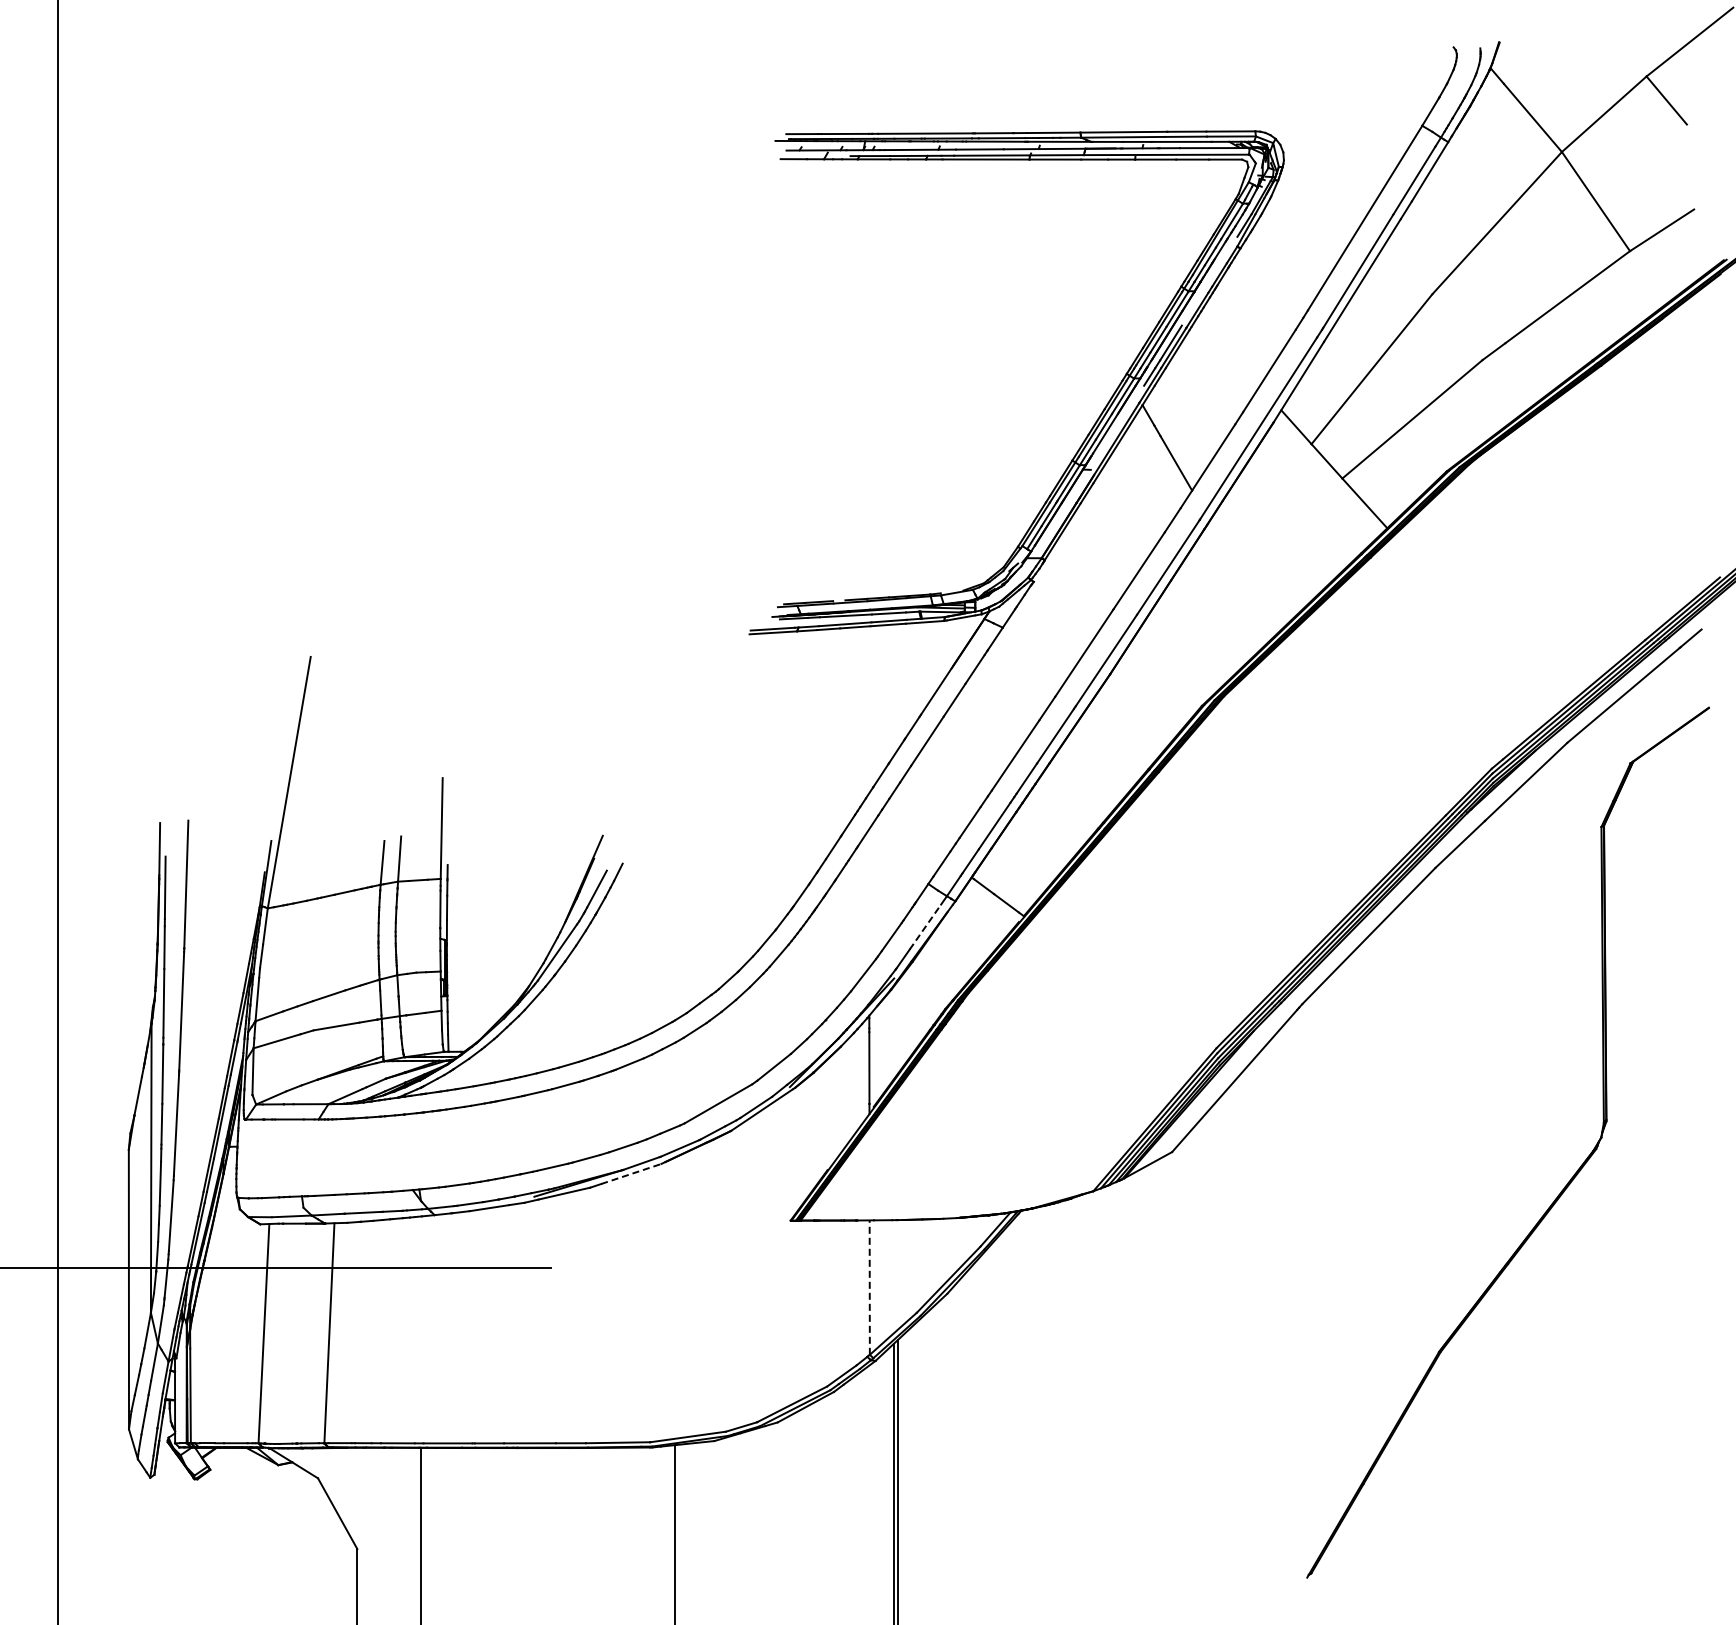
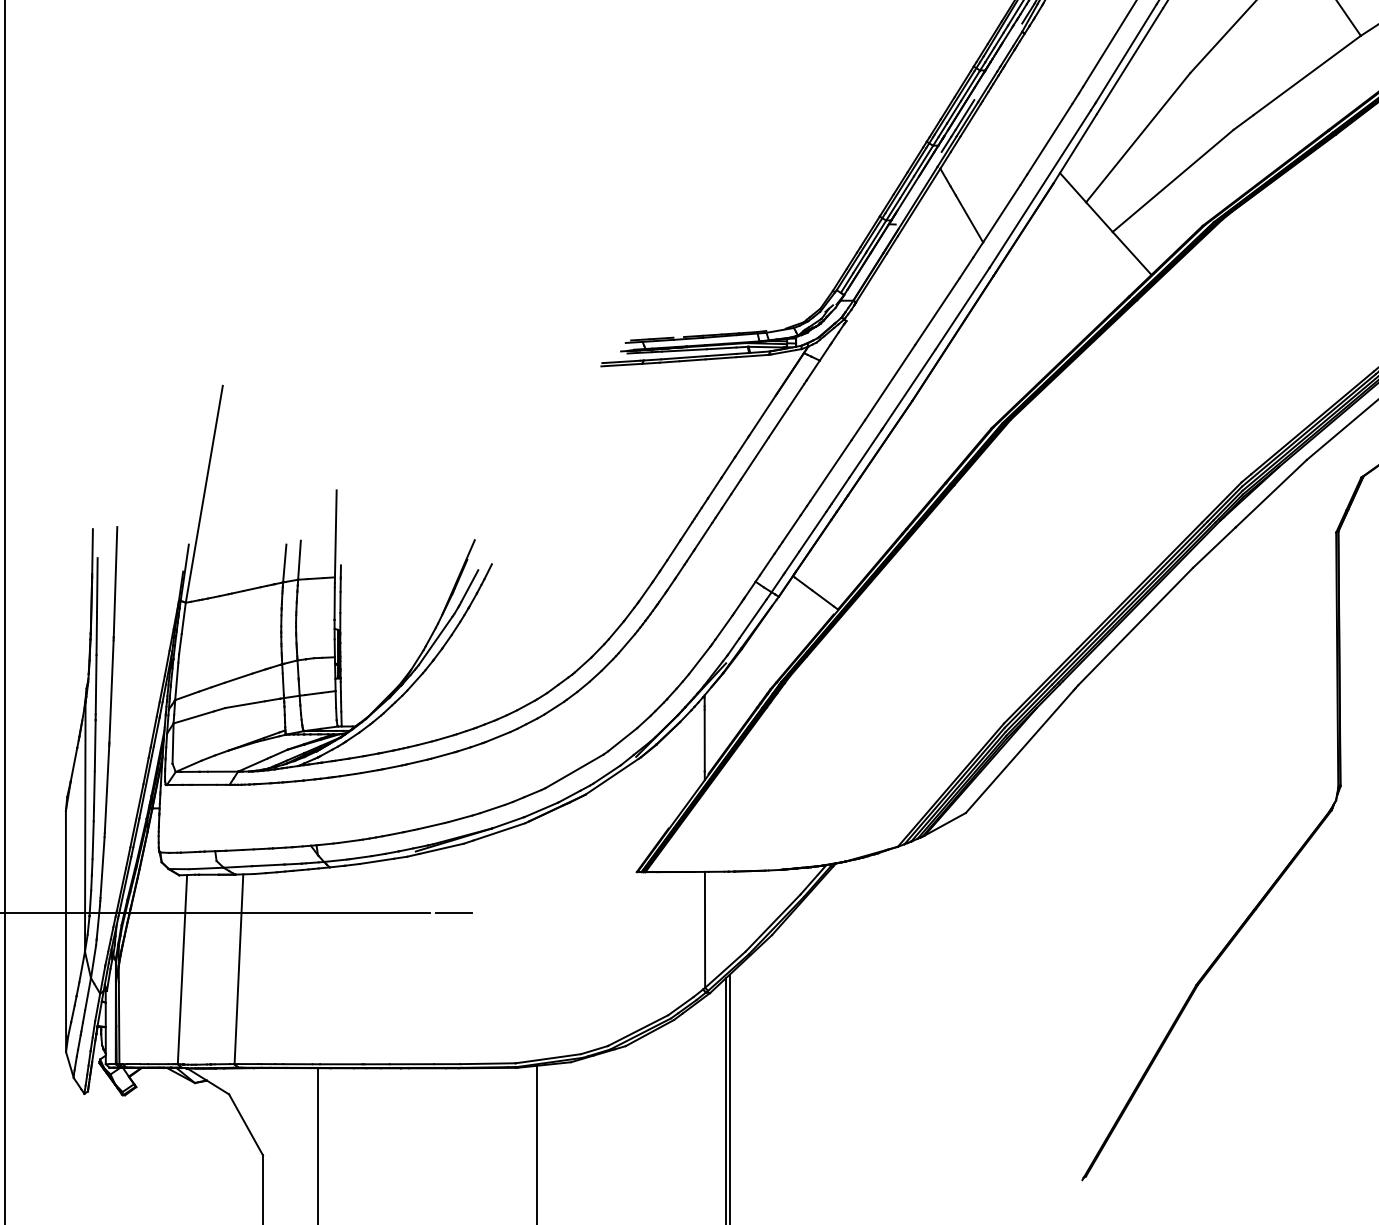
line: (925, 926) -> (753, 618), dashed -> solid
line: (631, 1173) -> (499, 831), dashed -> solid
line: (578, 1267) -> (453, 912), added
line: (869, 1287) -> (704, 929), dashed -> solid

